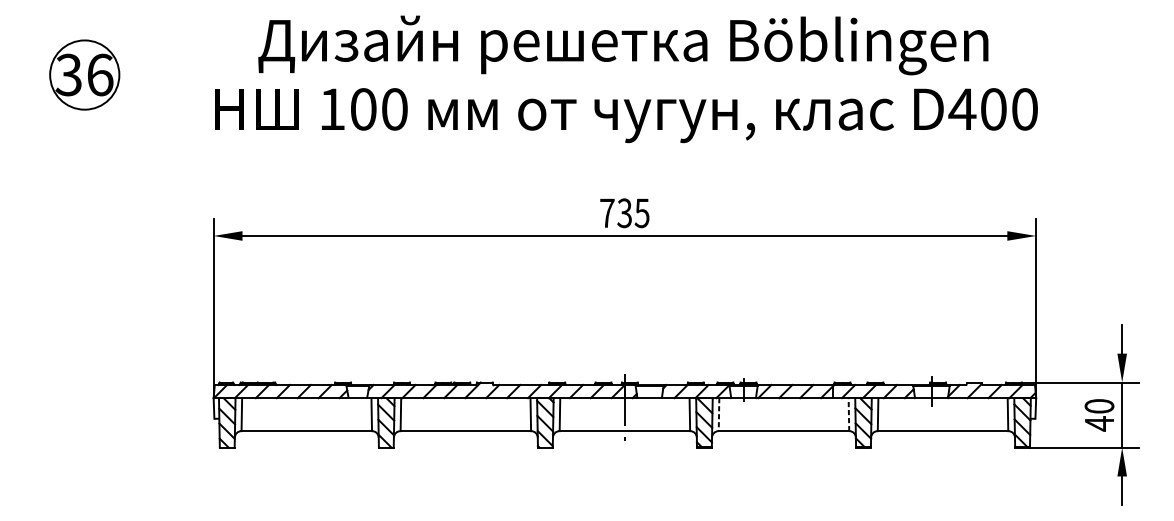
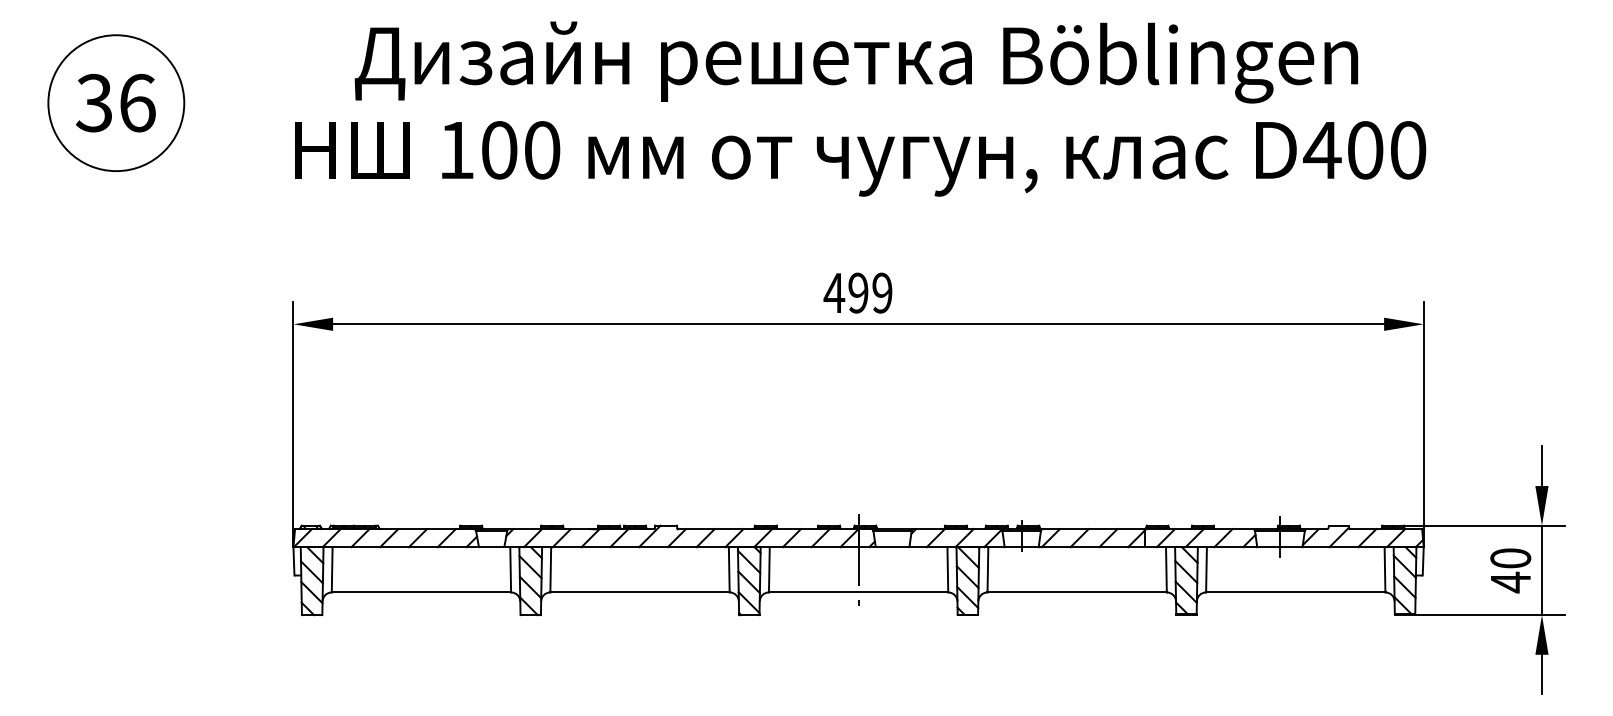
circle: (84, 75) -> (116, 103), size x1.43
text: (624, 212) -> (857, 292), 735 -> 499
line: (718, 414) -> (987, 569), dashed -> solid
line: (848, 414) -> (1166, 569), dashed -> solid

